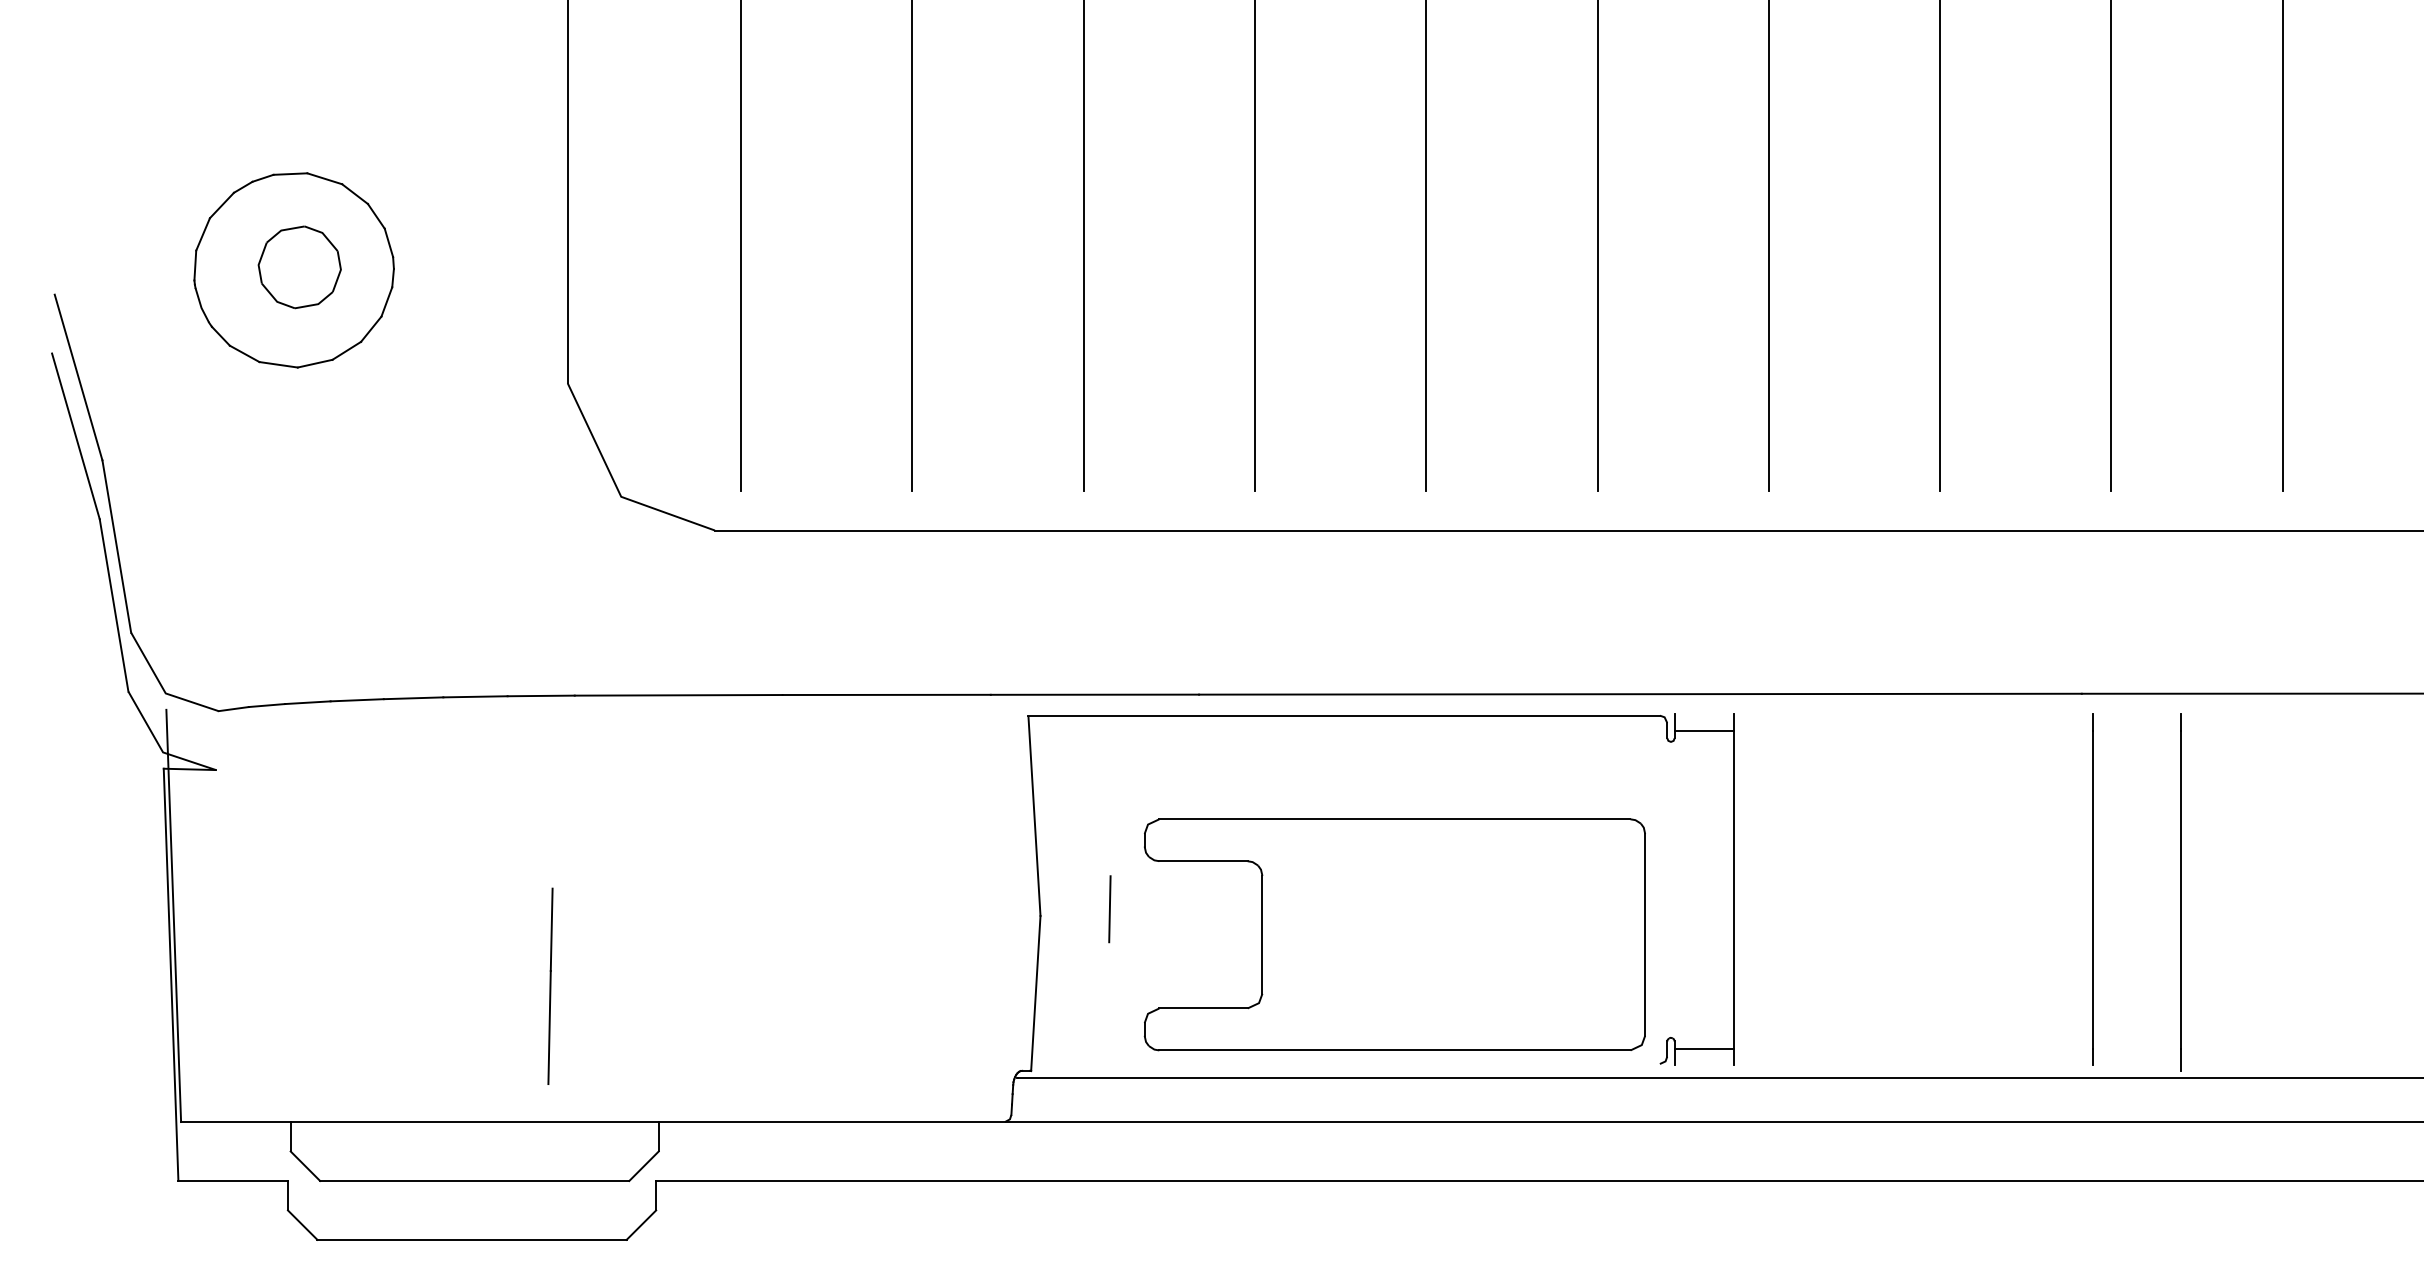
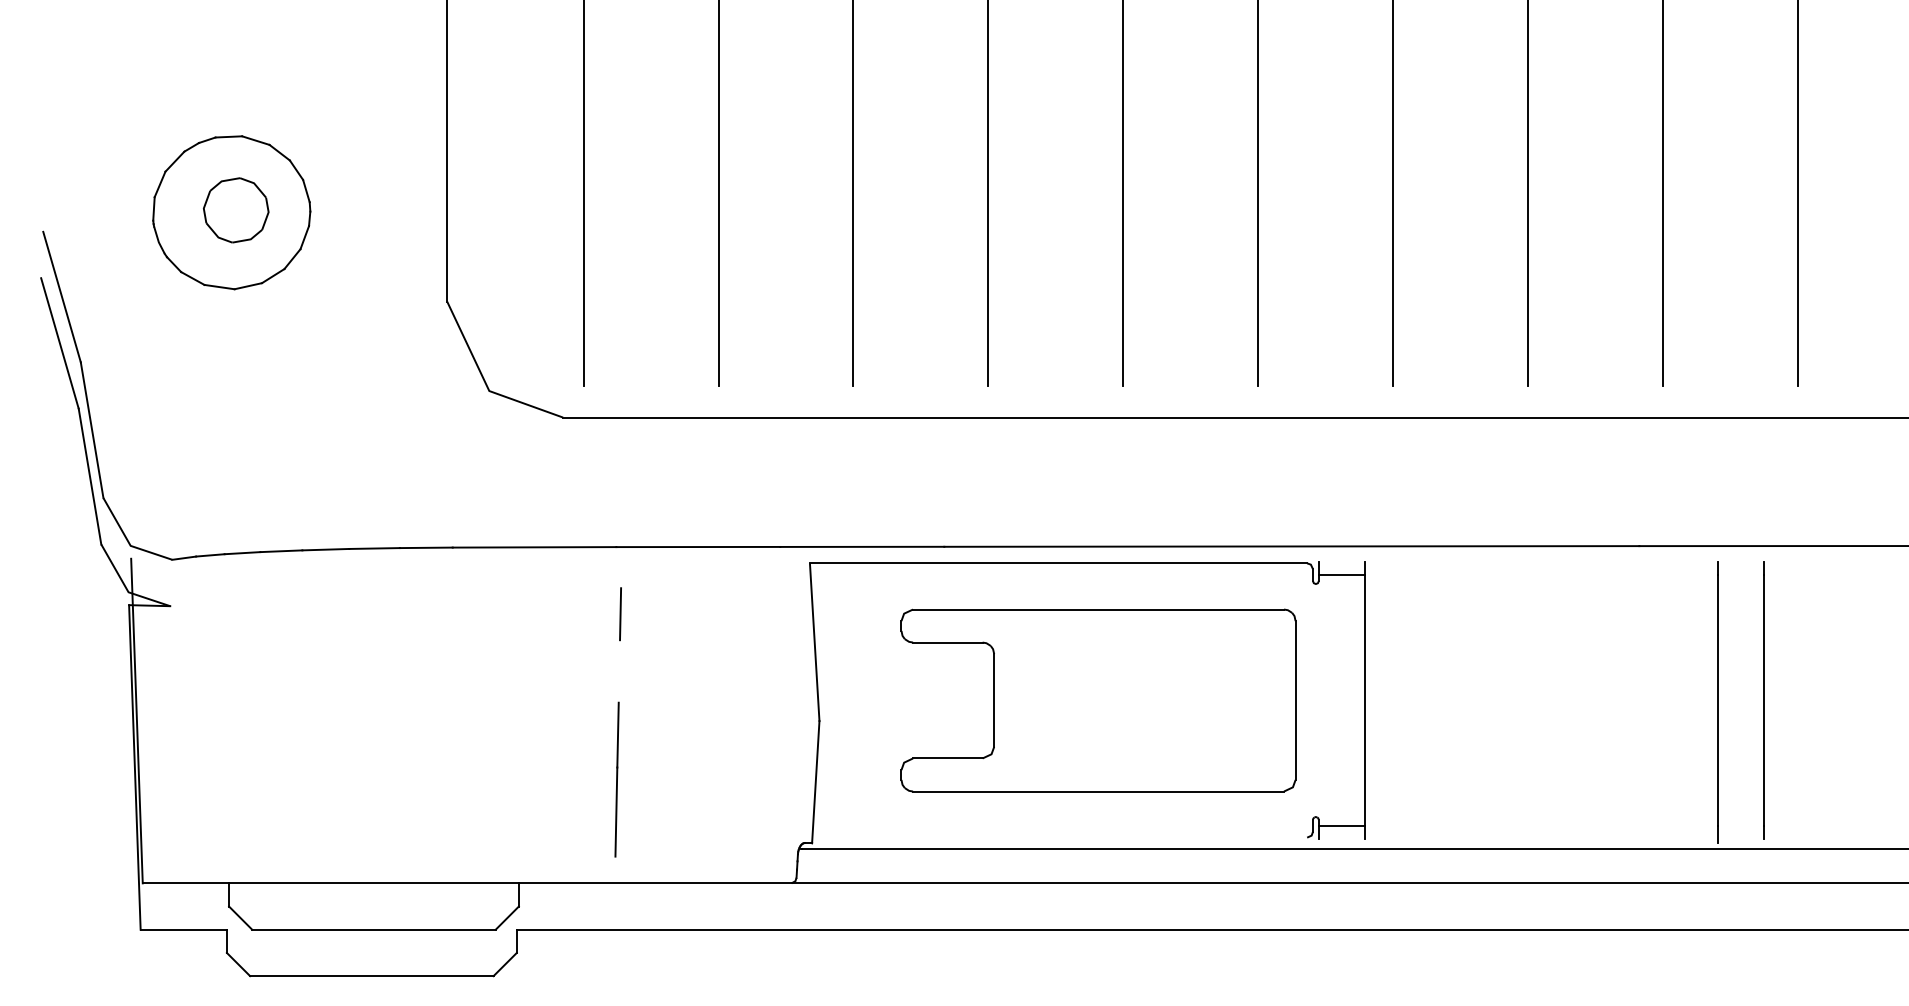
line: (2092, 889) -> (1763, 700), moved
line: (1109, 909) -> (620, 614), moved
part: (1394, 934) -> (1098, 700), moved
line: (550, 985) -> (617, 778), moved

